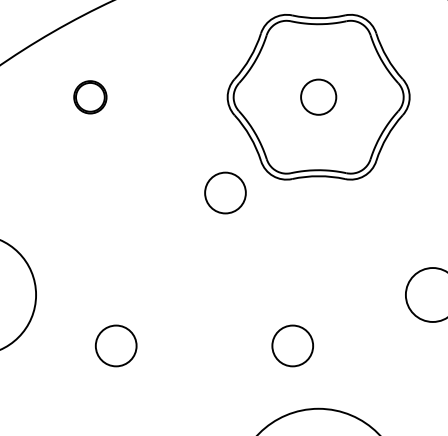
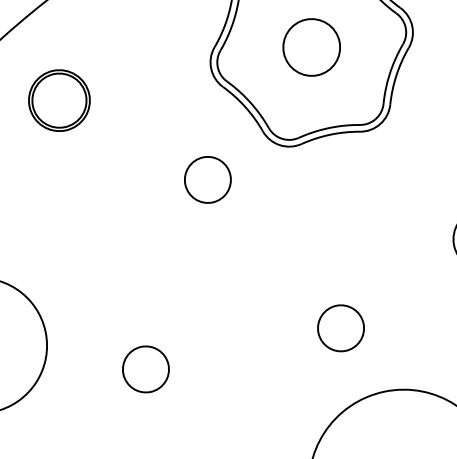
part: (90, 97) -> (59, 100), size x1.67
circle: (318, 97) -> (311, 47), size x1.43
circle: (225, 192) -> (207, 179), moved

